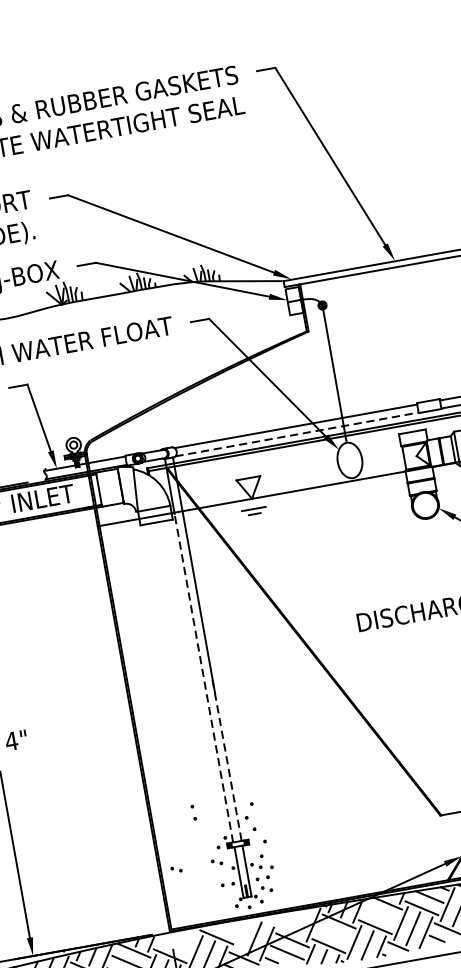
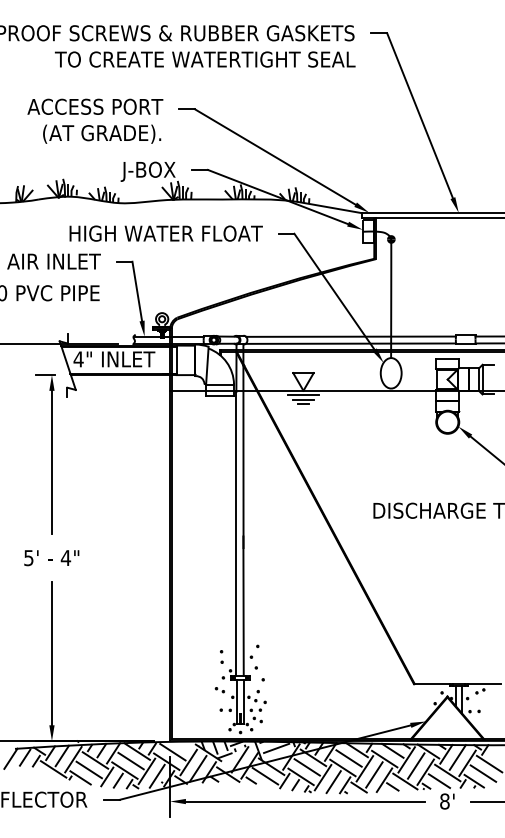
line: (297, 434) -> (351, 343), dashed -> solid
line: (253, 504) -> (303, 395), added
line: (203, 677) -> (236, 533), dashed -> solid
line: (227, 760) -> (243, 606), dashed -> solid
part: (193, 812) -> (221, 656), moved
part: (176, 870) -> (184, 690), removed
line: (379, 915) -> (348, 758), added
hatch: (260, 926) -> (246, 750), added
line: (333, 934) -> (306, 767), added
line: (174, 943) -> (172, 751), added

